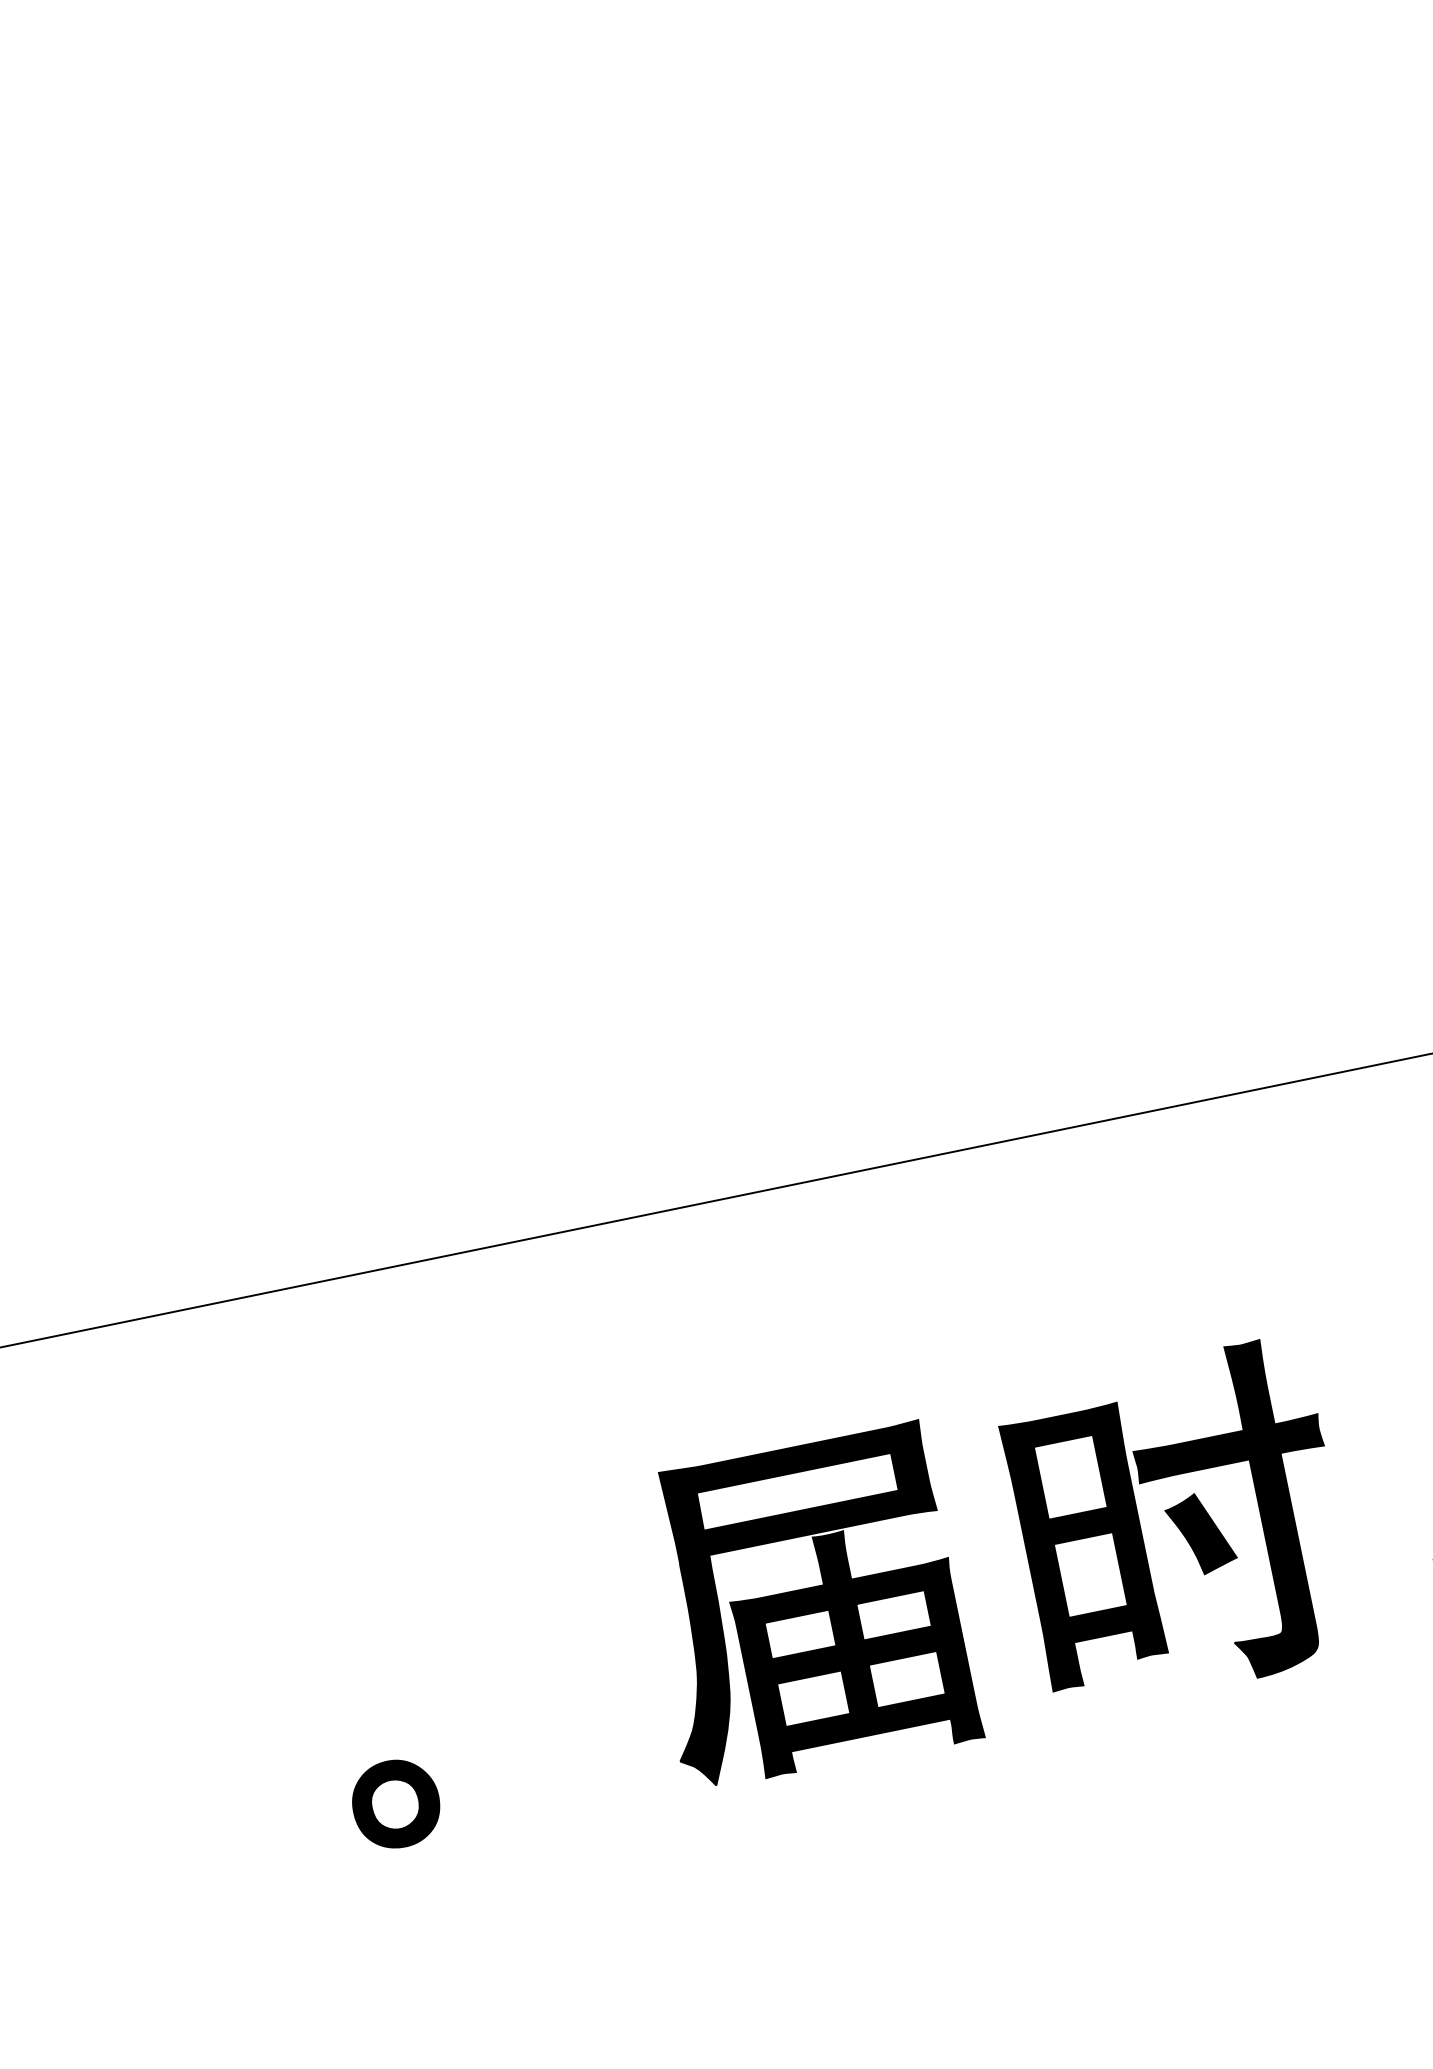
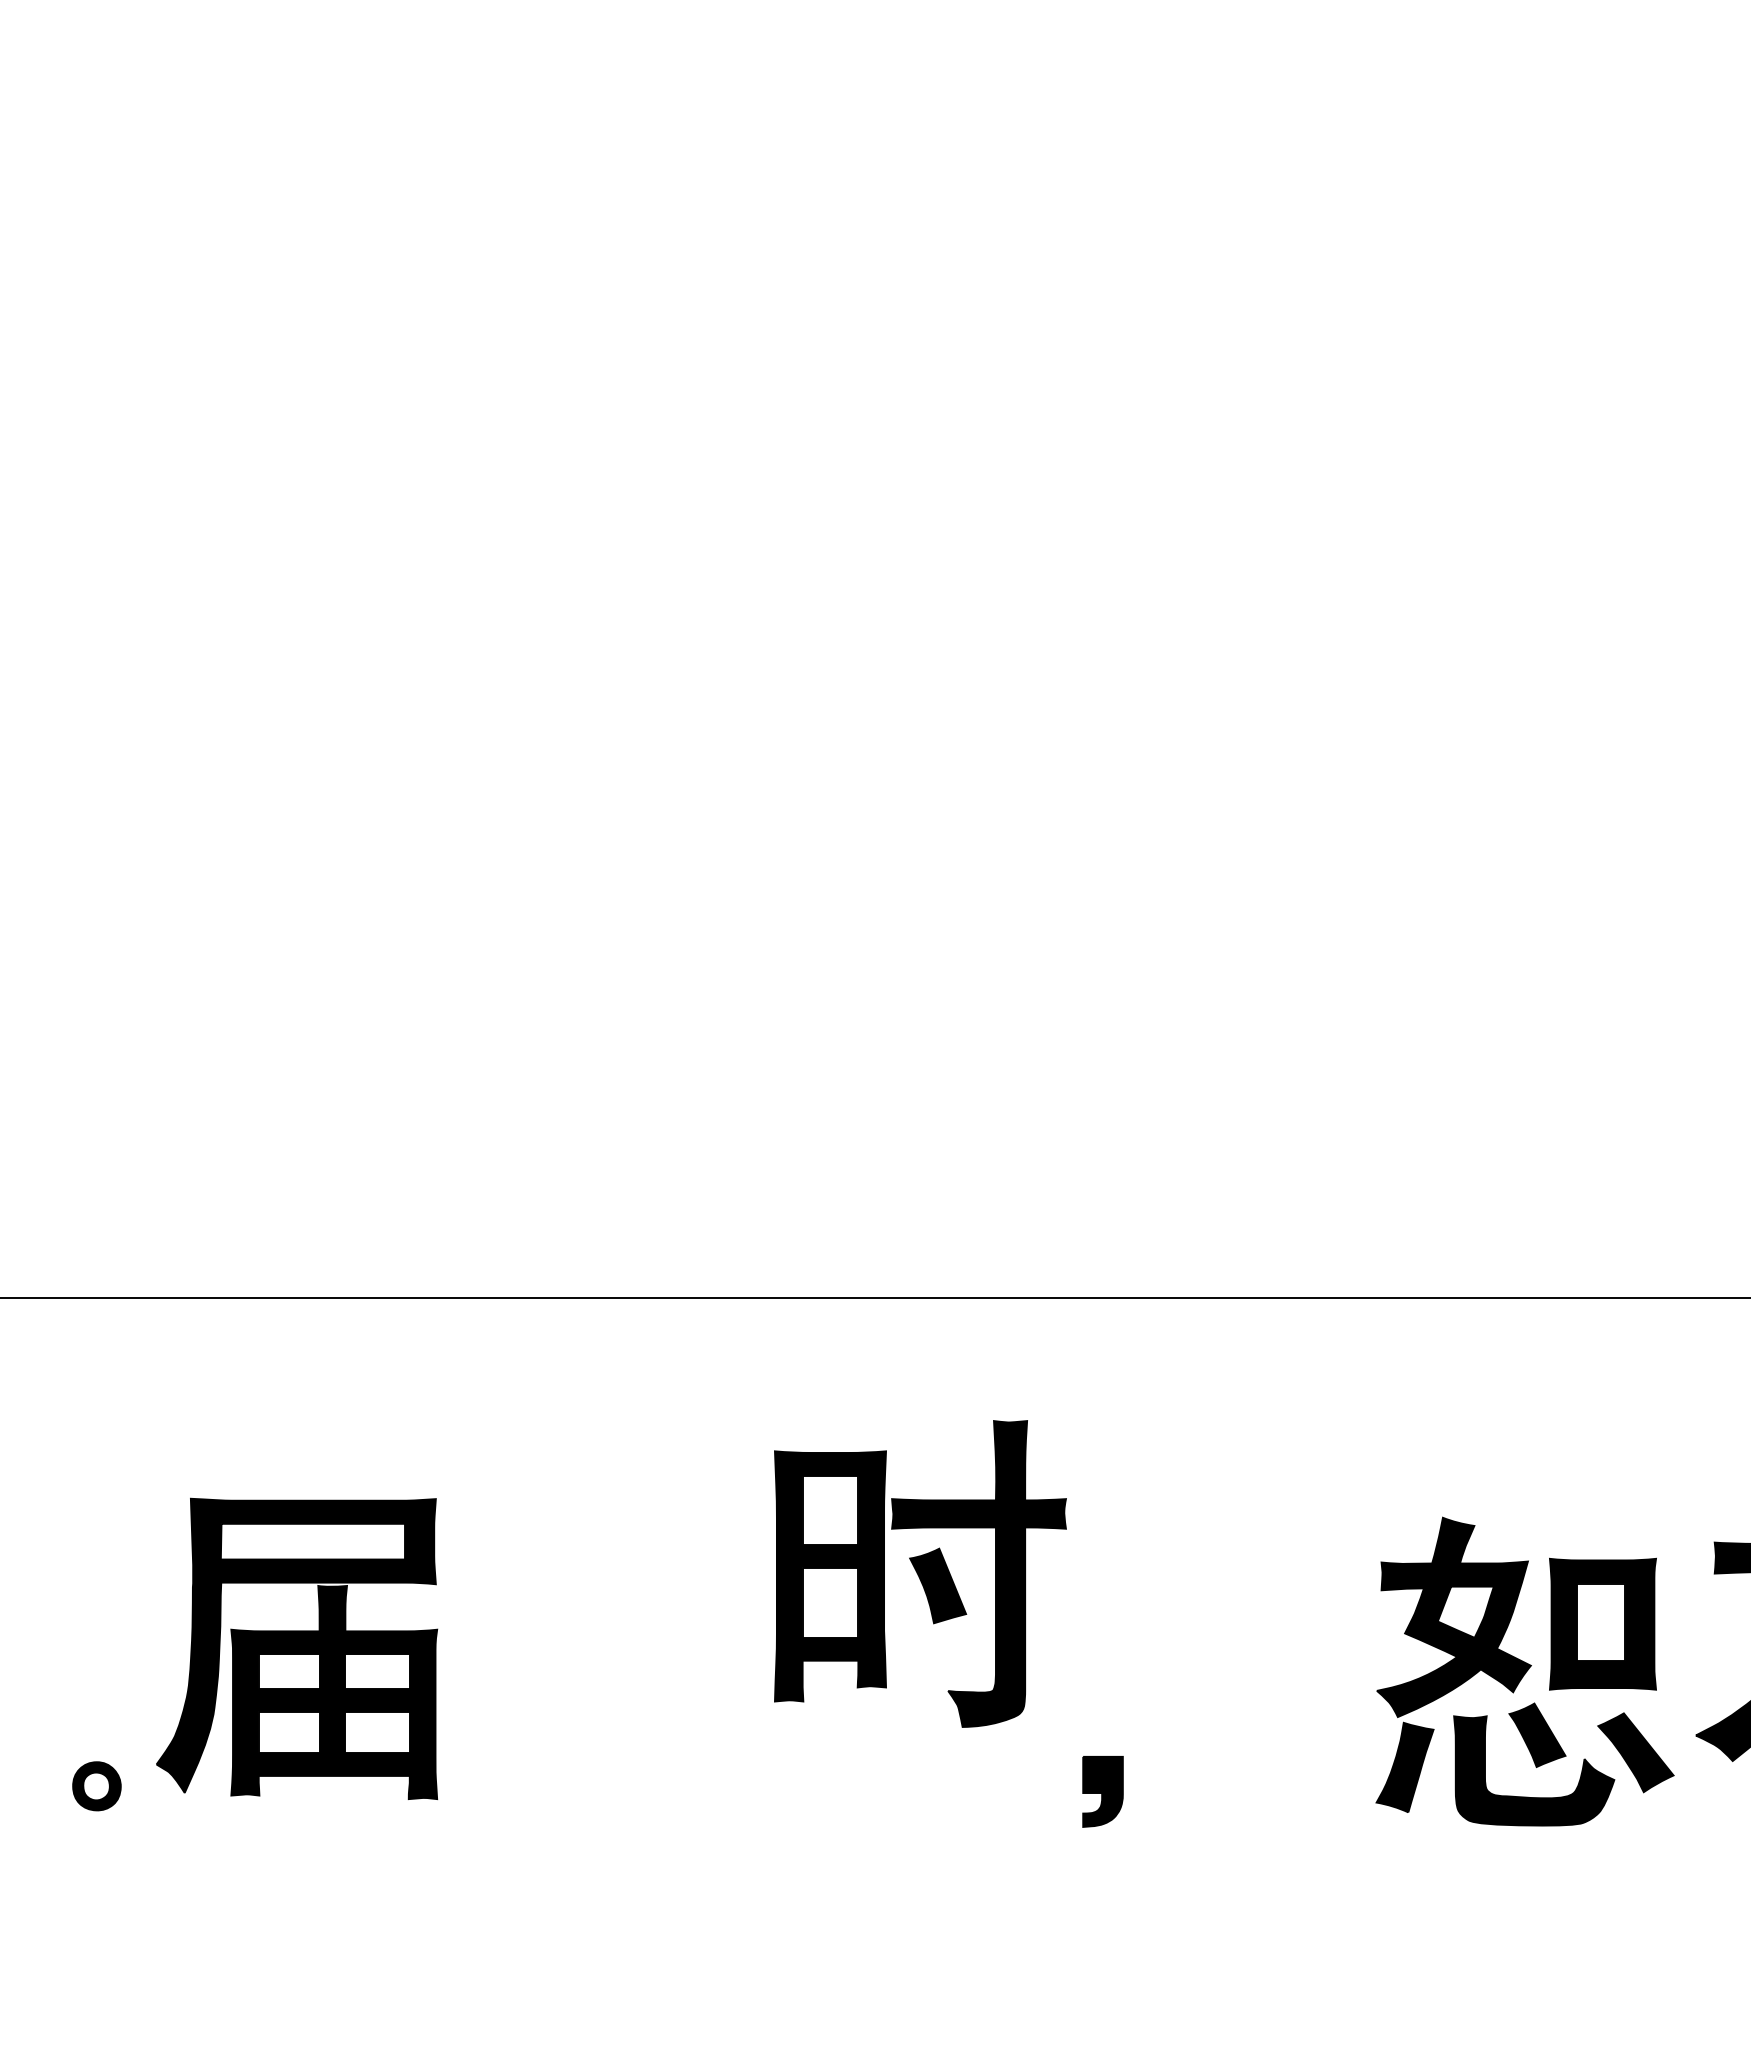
part: (1179, 1524) -> (920, 1573), moved
part: (804, 1608) -> (297, 1648), moved
part: (395, 1804) -> (96, 1786), size x0.6

